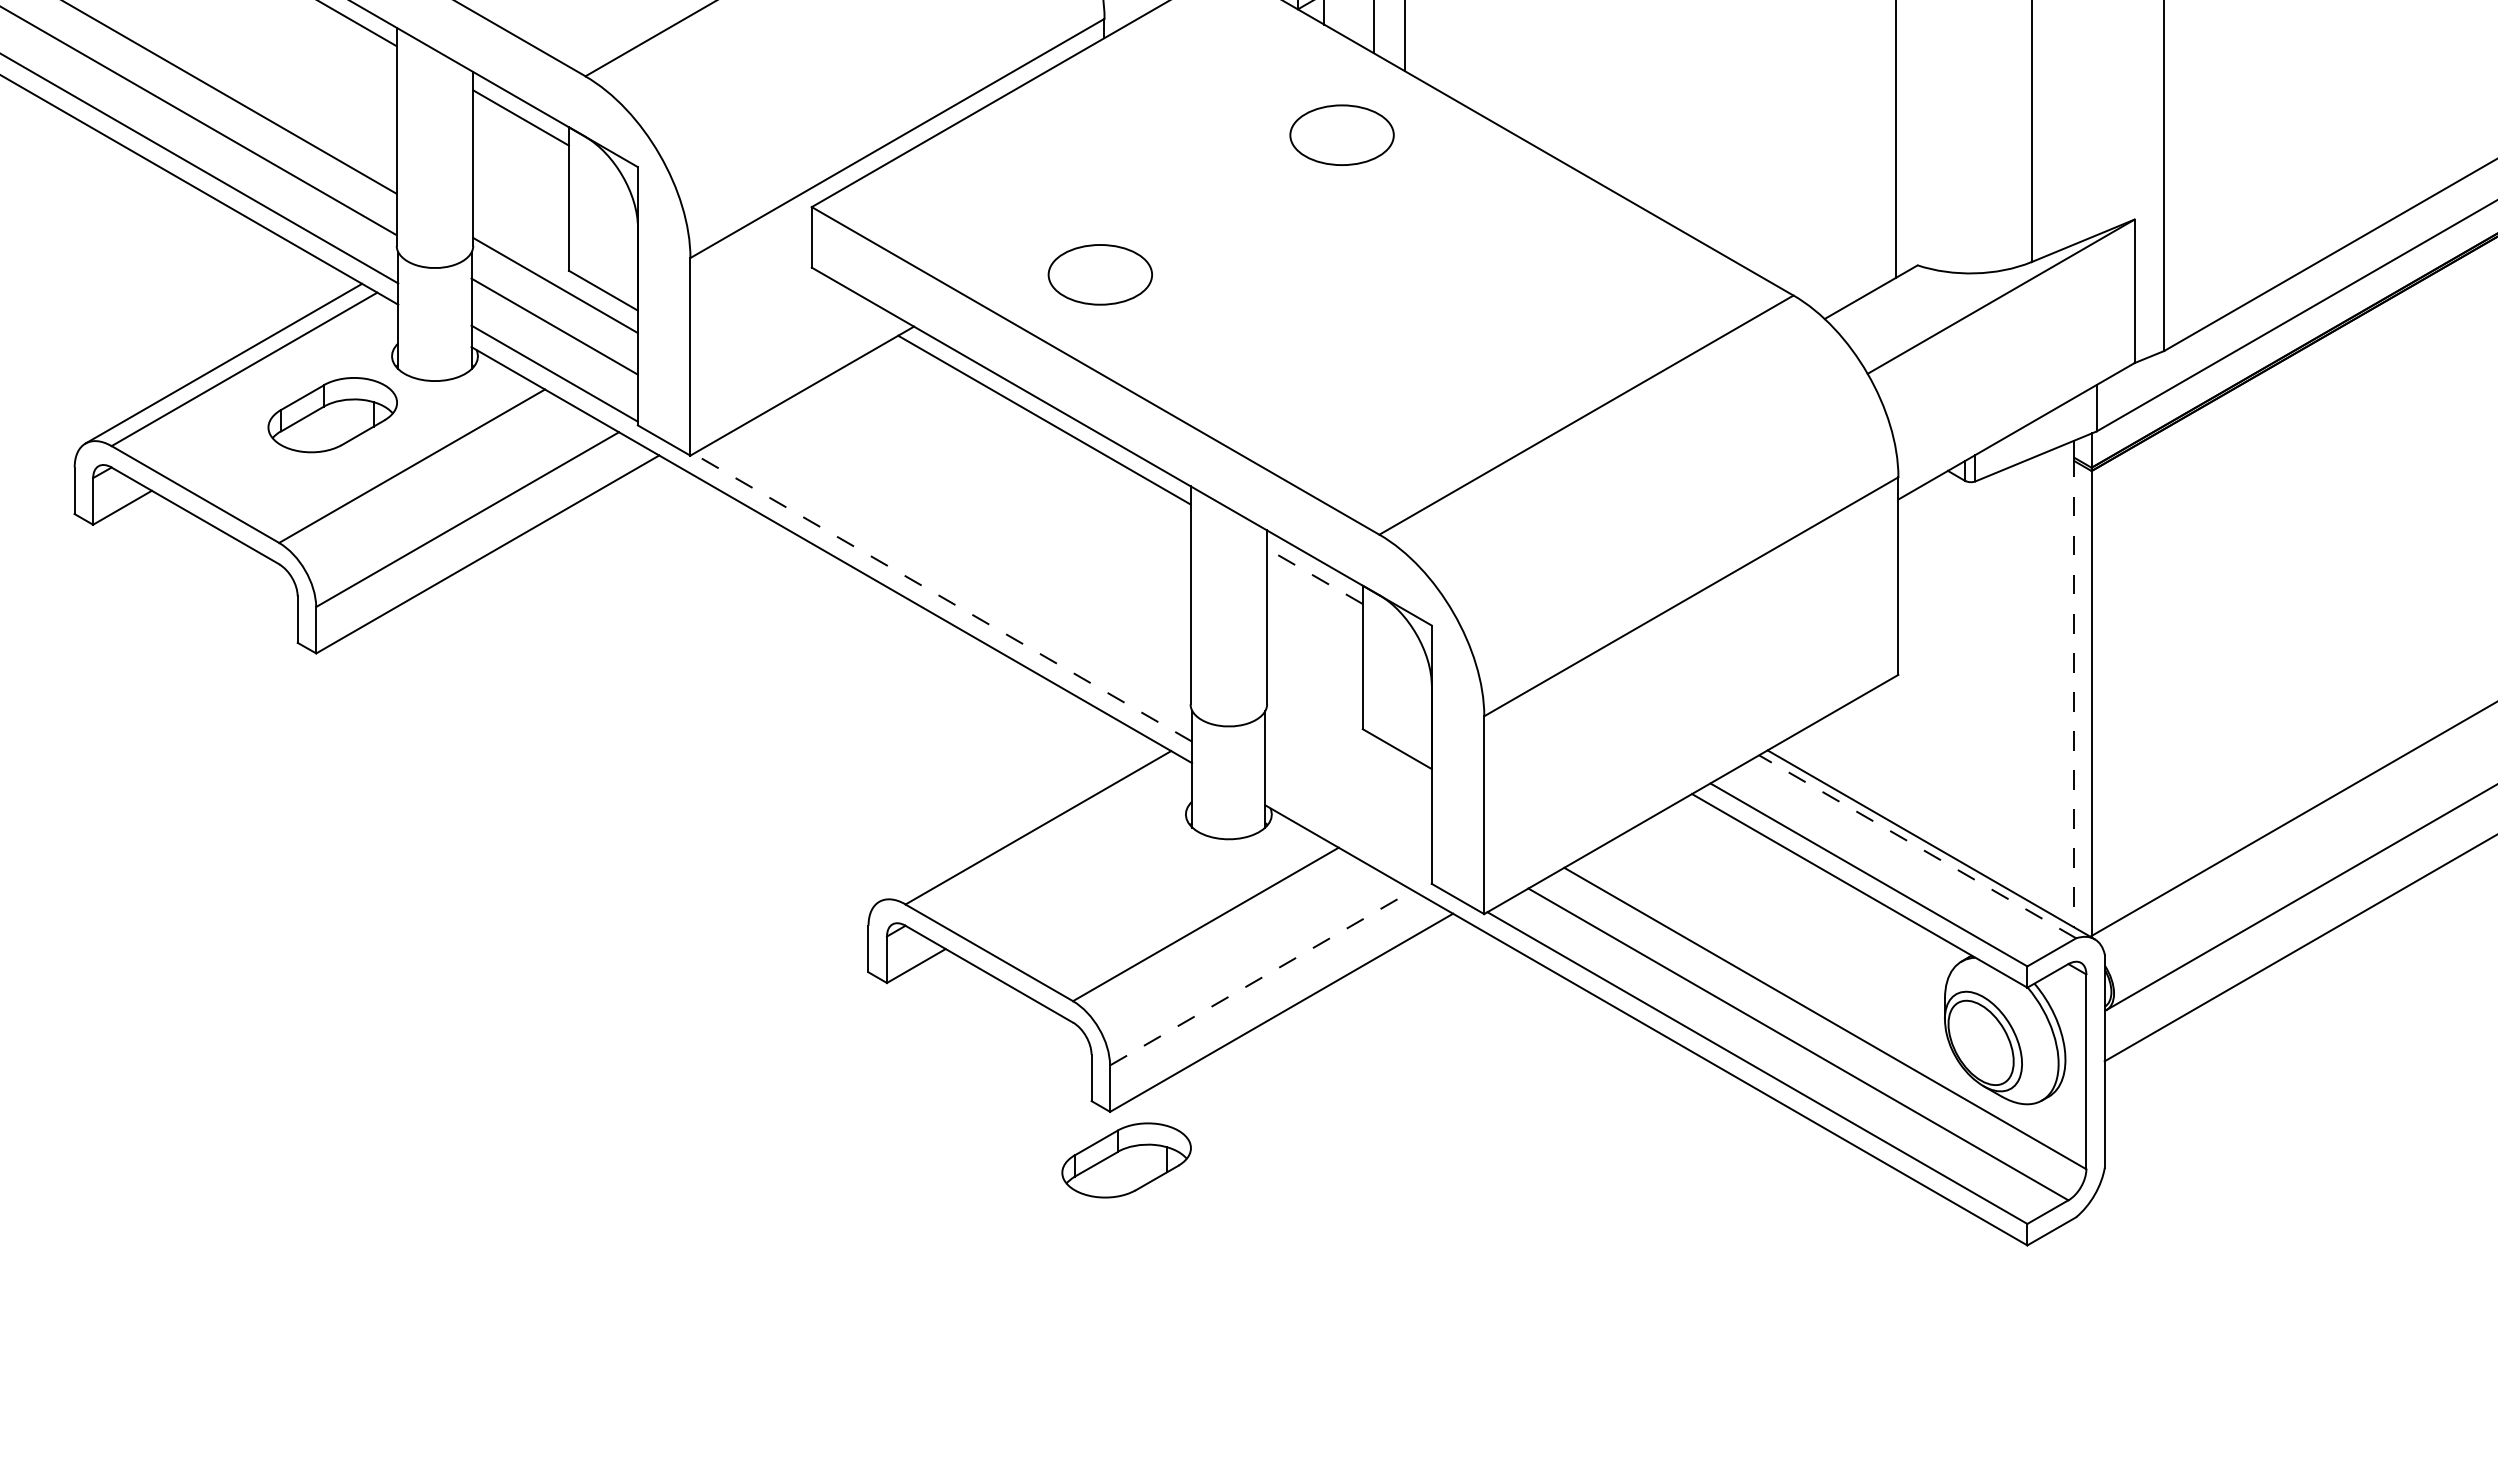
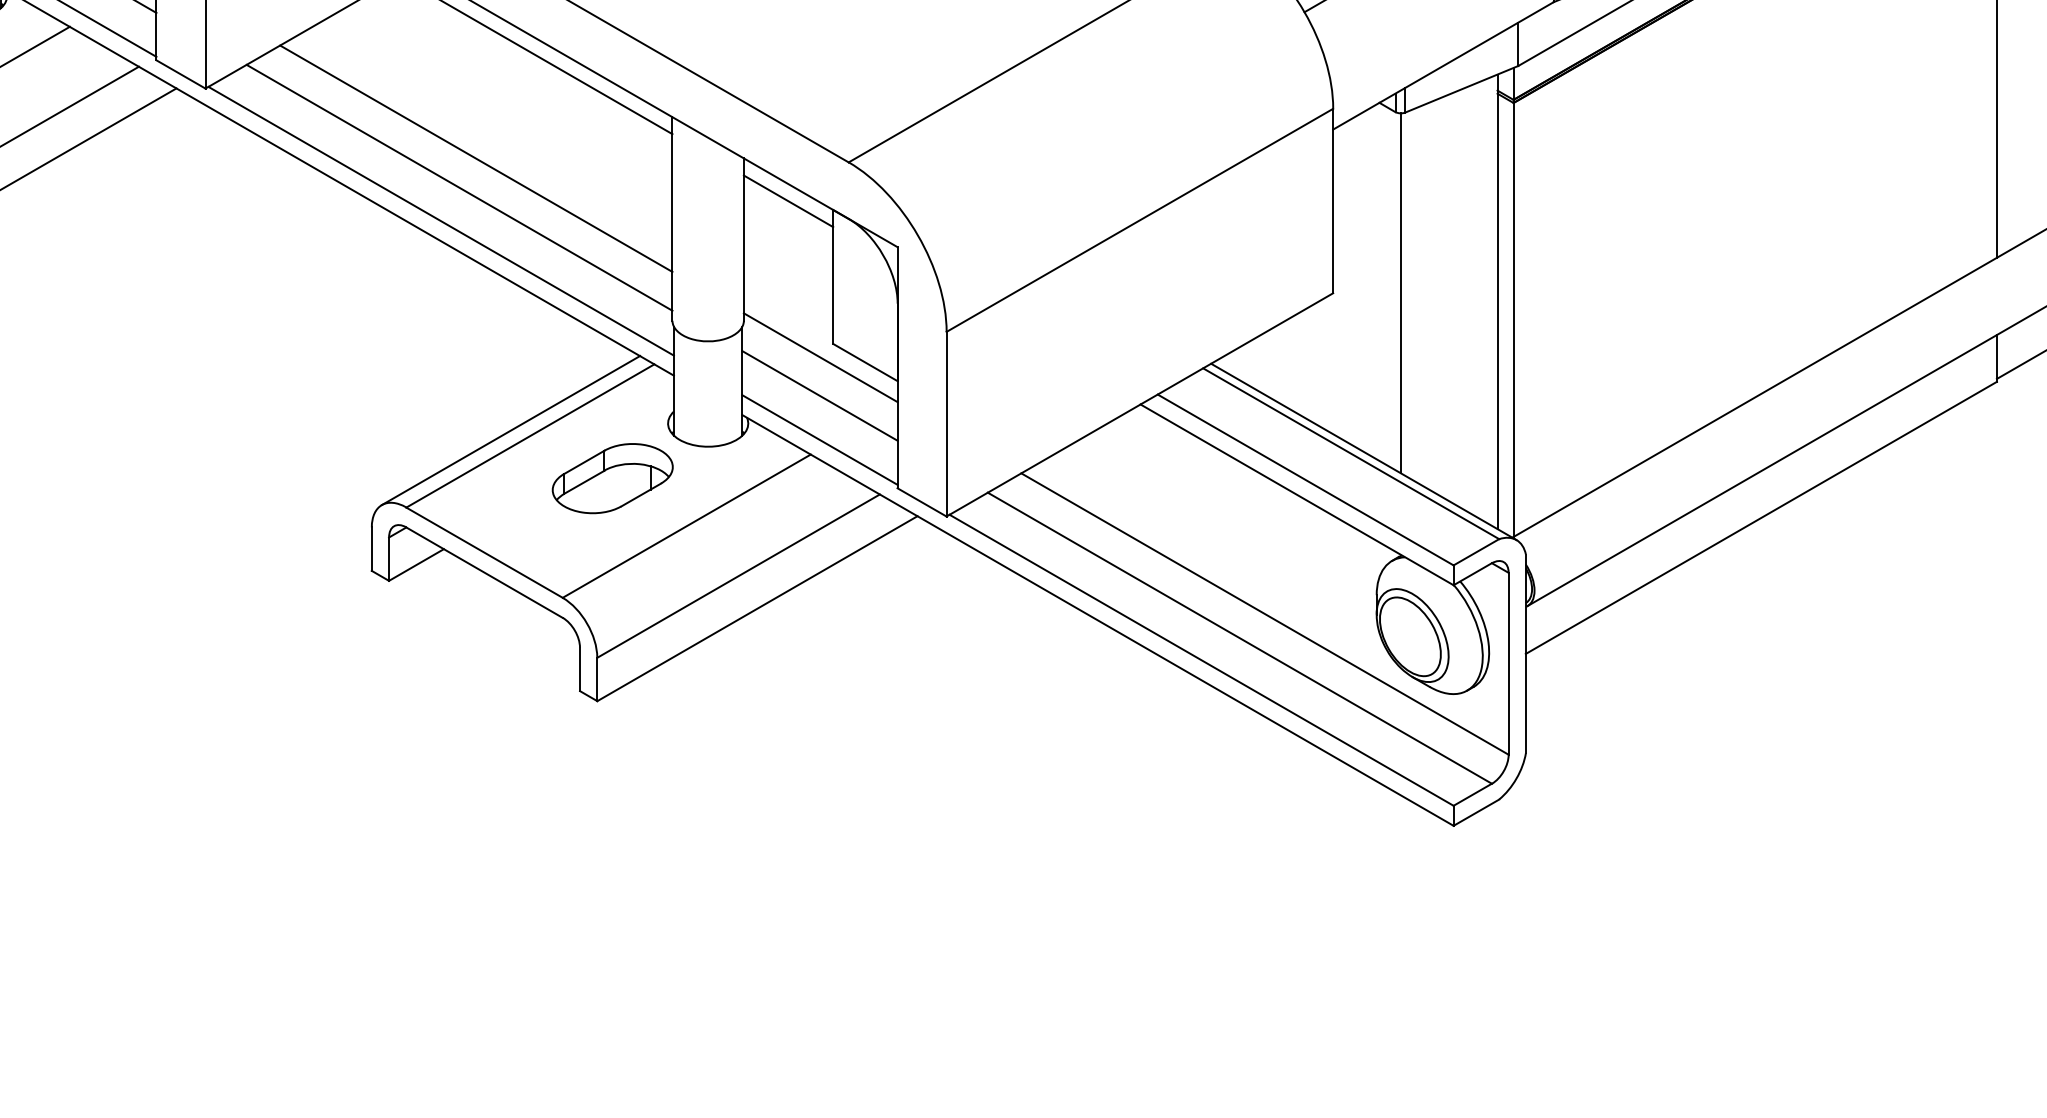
line: (980, 530) -> (476, 158), added
line: (962, 561) -> (459, 187), added
line: (1314, 576) -> (788, 201), dashed -> solid
line: (942, 597) -> (440, 221), dashed -> solid
line: (1970, 674) -> (1400, 292), added
line: (2074, 692) -> (1497, 309), dashed -> solid
line: (1349, 743) -> (820, 357), added
line: (1348, 784) -> (819, 395), added
line: (1017, 821) -> (510, 430), added
line: (1348, 832) -> (819, 440), added
line: (1917, 846) -> (1351, 453), dashed -> solid
line: (1261, 977) -> (738, 575), dashed -> solid
part: (1126, 1160) -> (612, 478), moved

